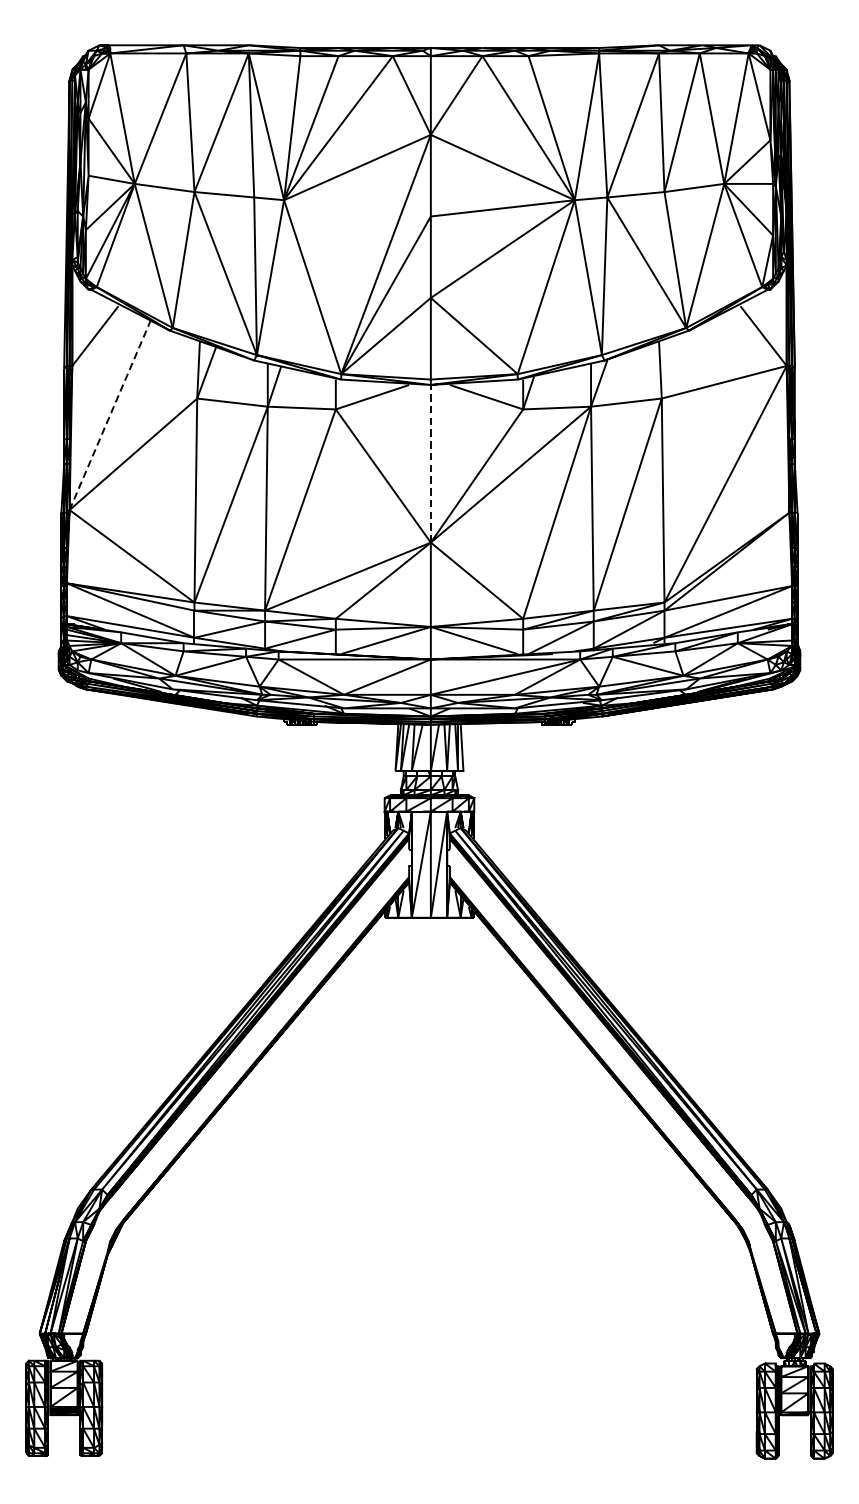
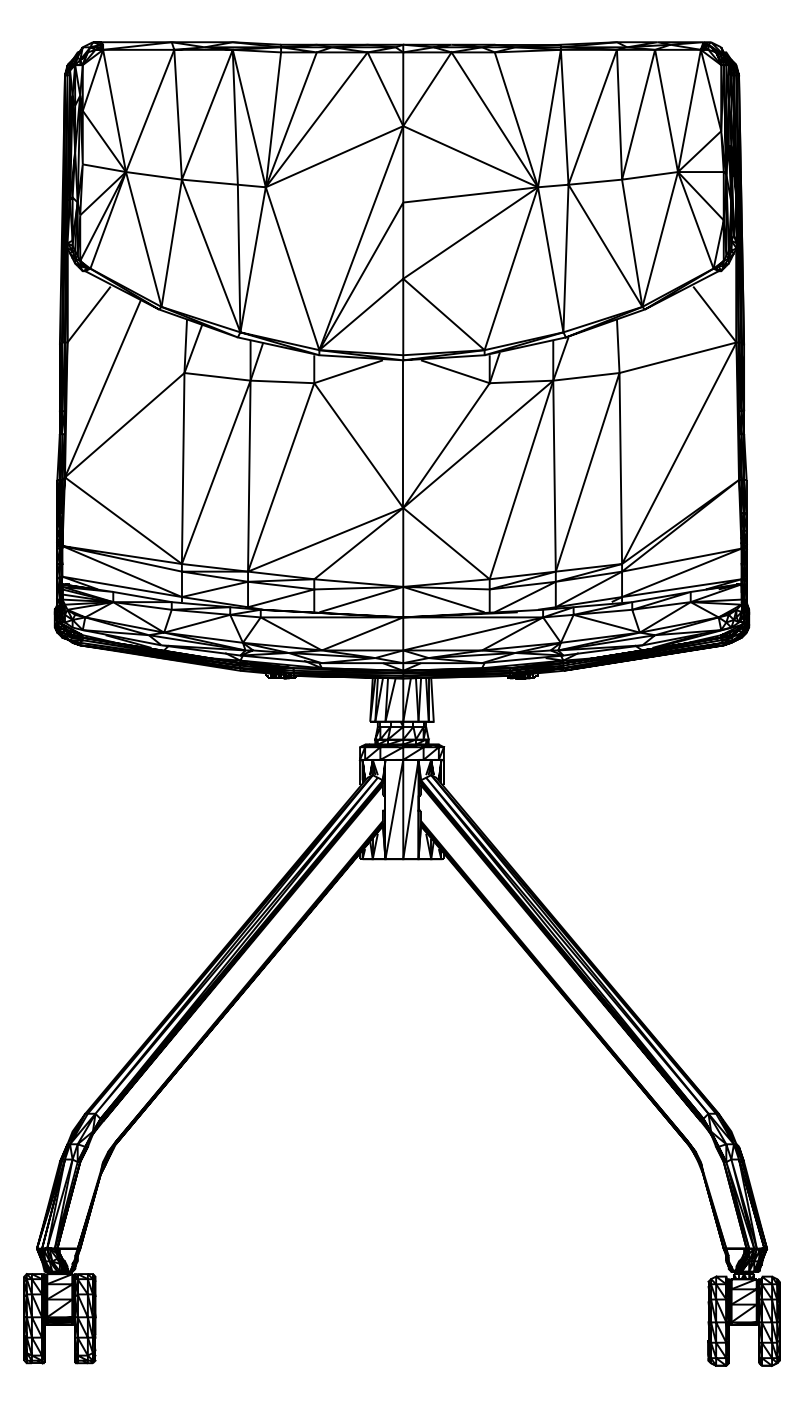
line: (110, 415) -> (103, 388), dashed -> solid
line: (431, 464) -> (403, 434), dashed -> solid

